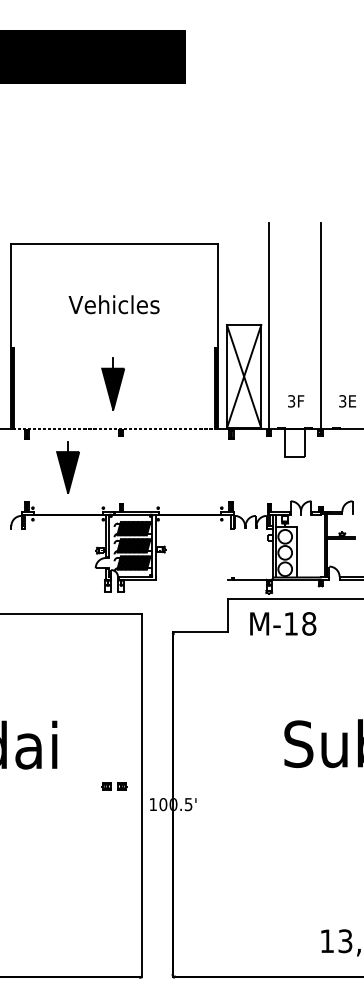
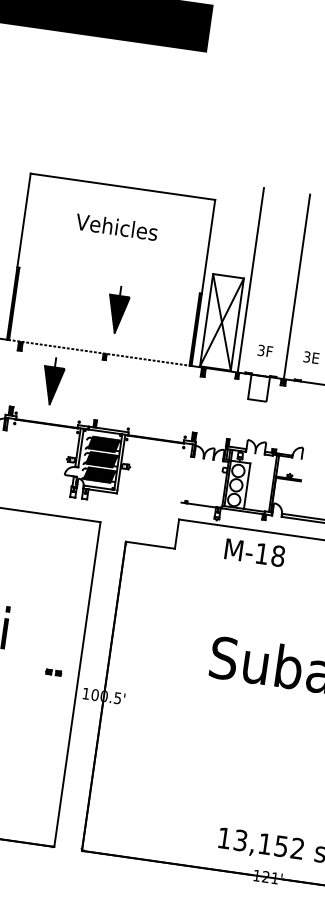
text: (113, 304) -> (116, 226), moved
part: (112, 383) -> (117, 309), moved
text: (283, 623) -> (255, 552), moved
part: (114, 786) -> (53, 672), size x0.7

